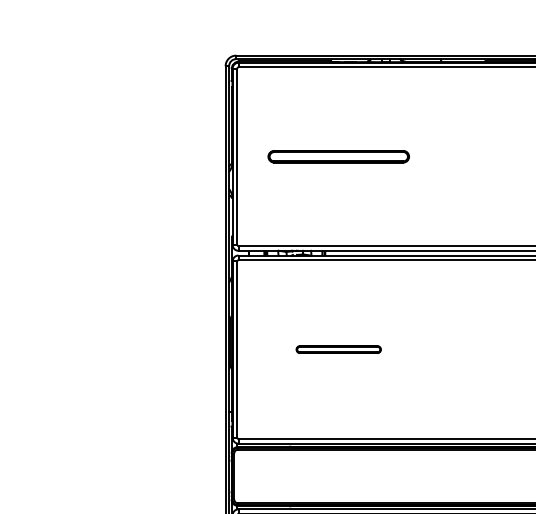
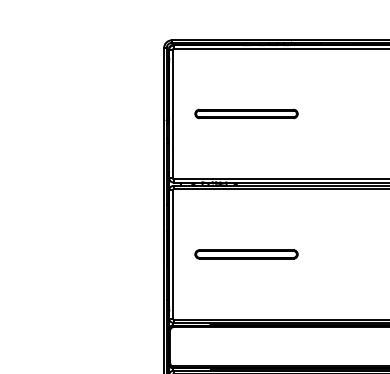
part: (338, 349) -> (246, 254), size x1.67

